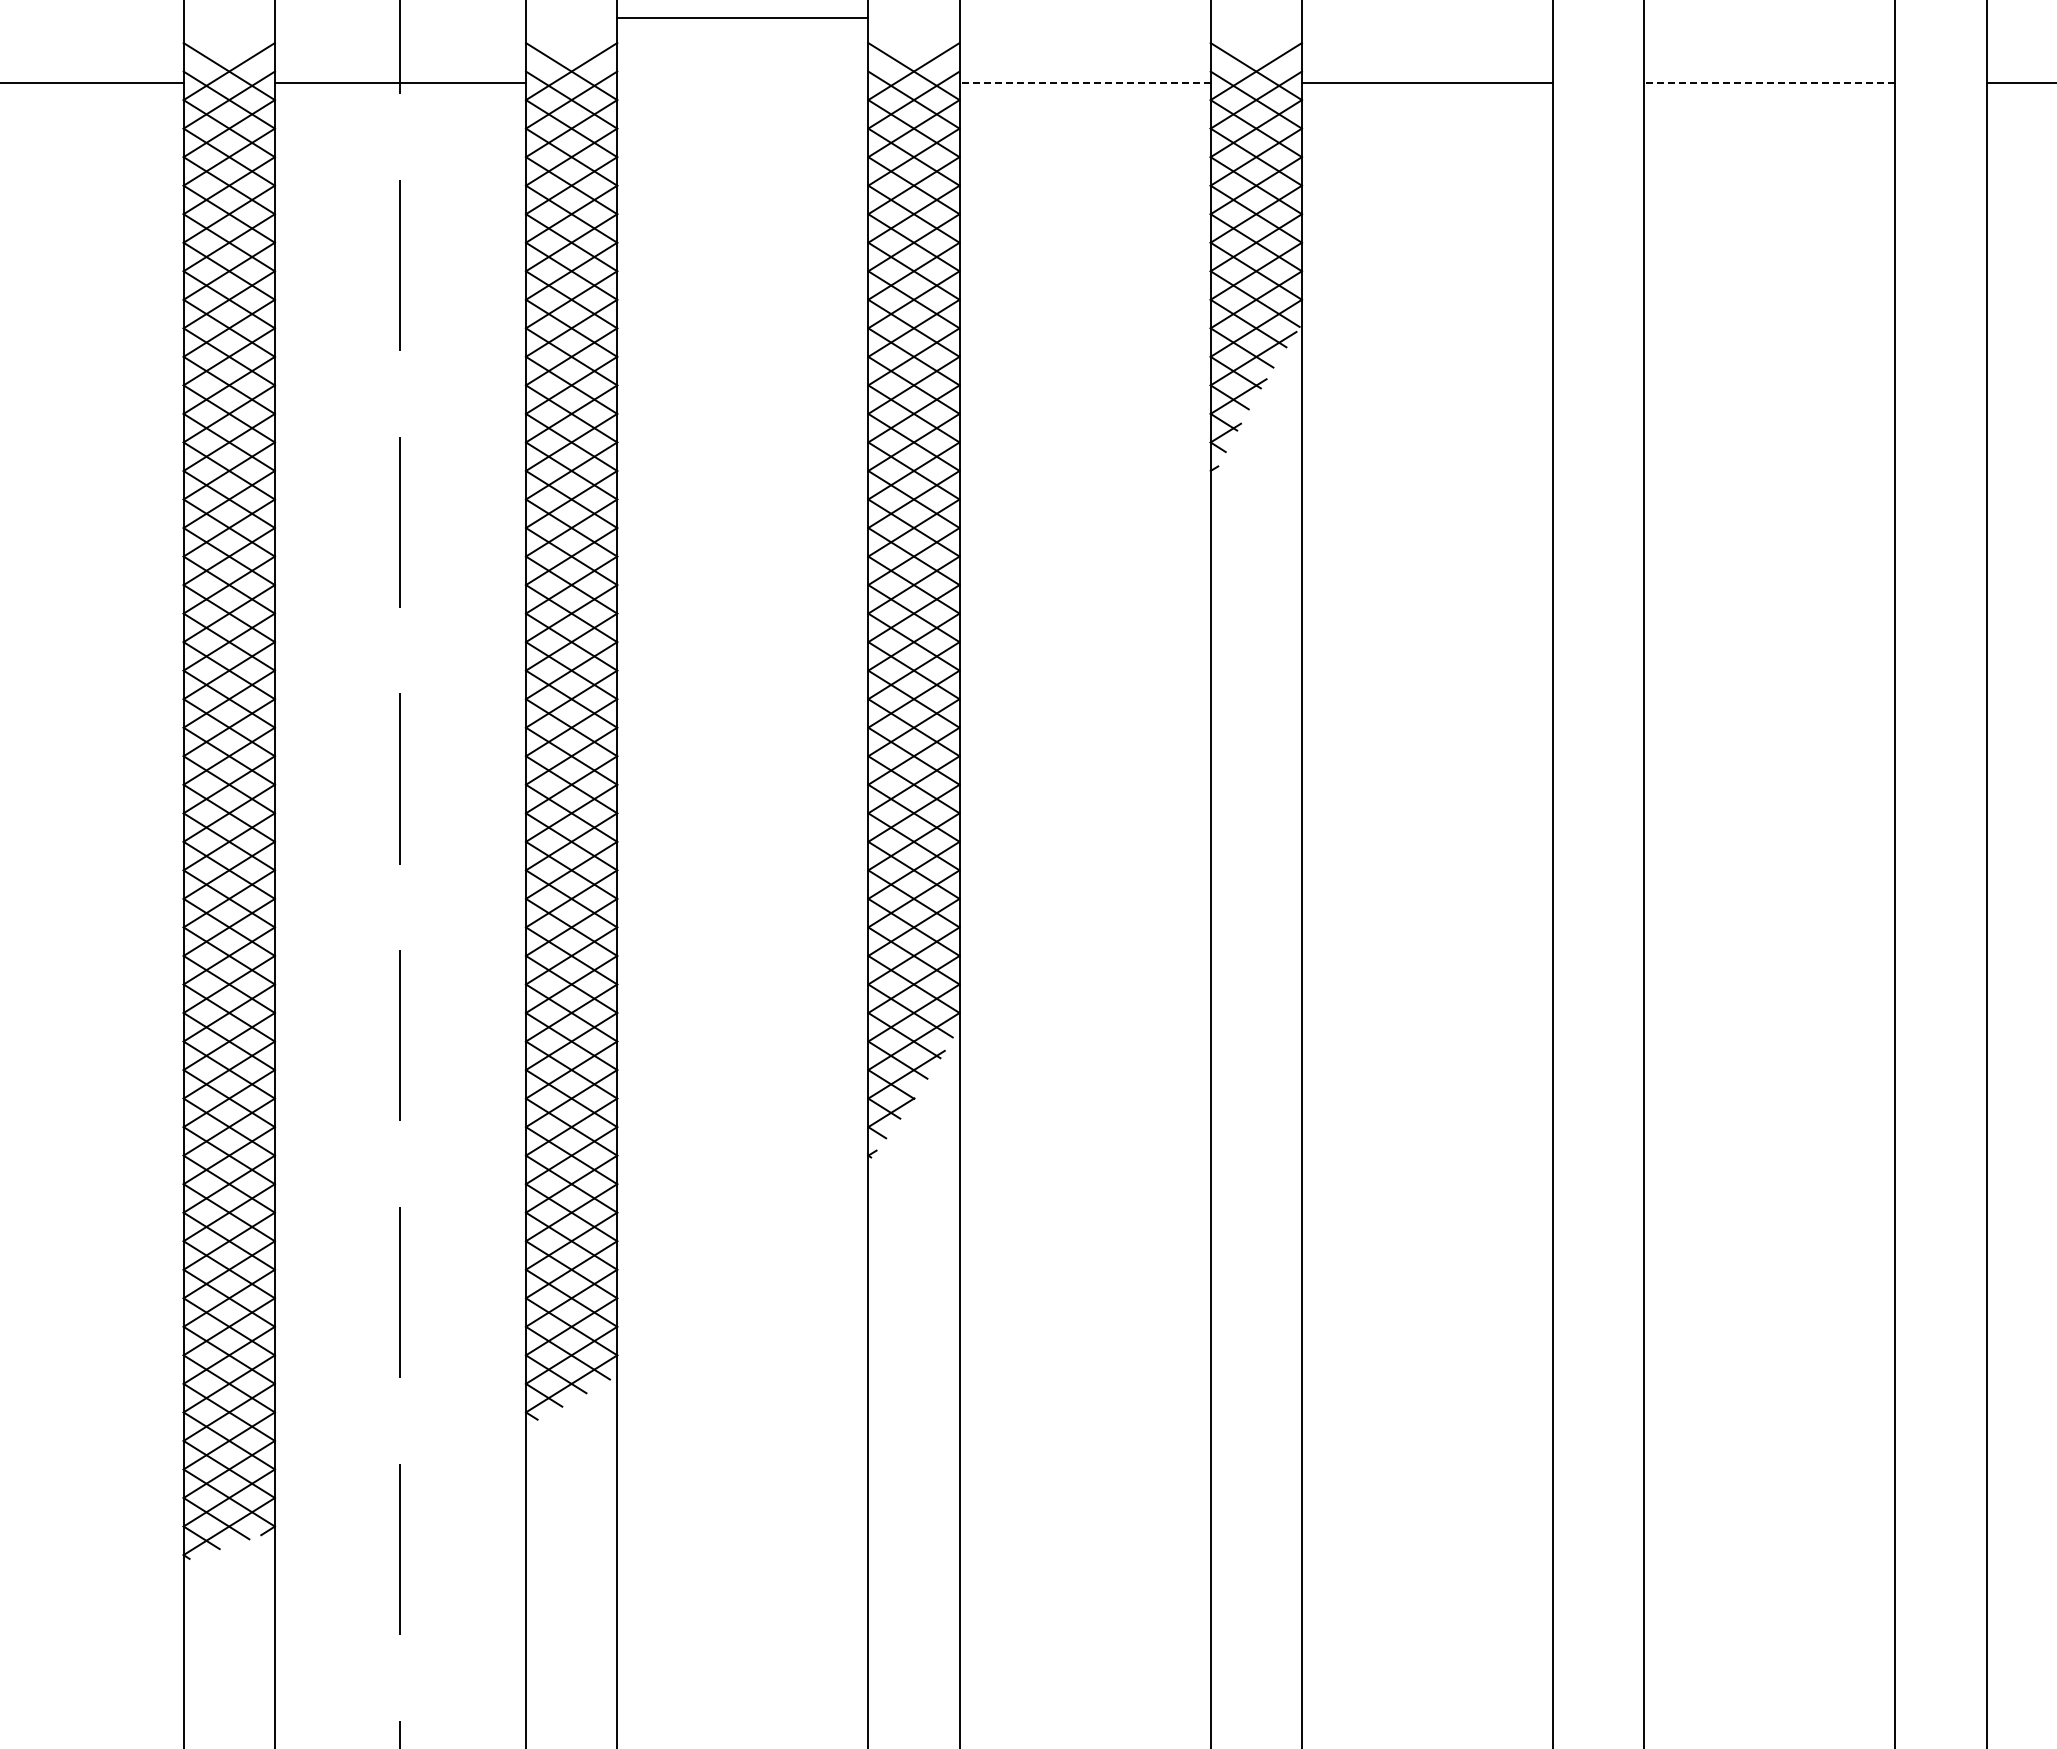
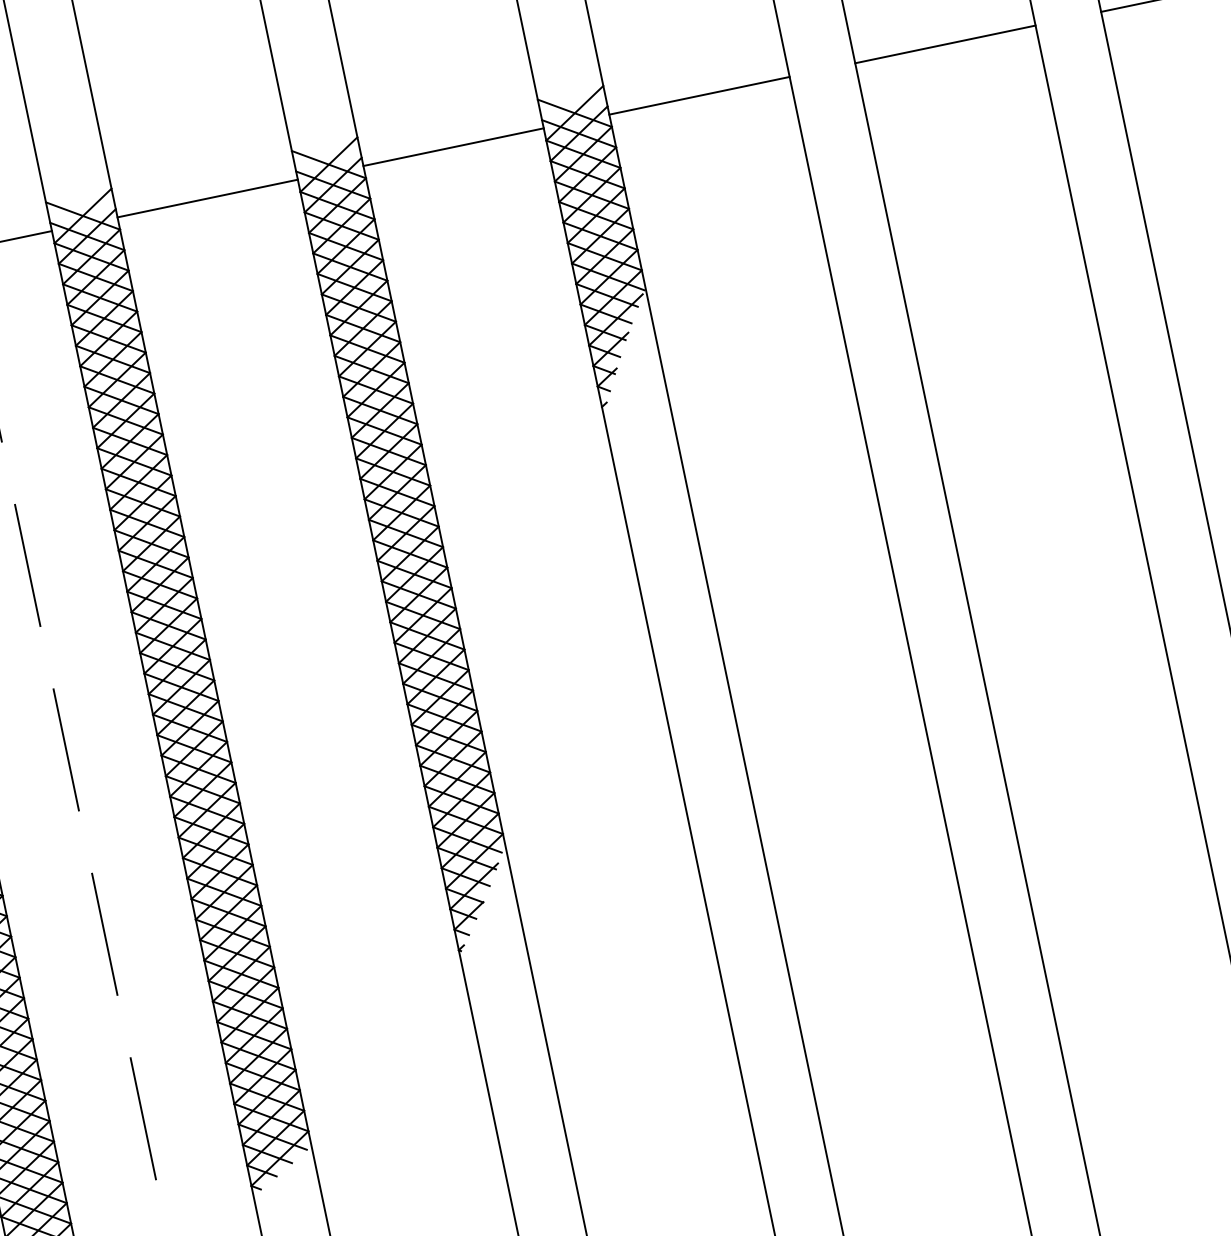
line: (742, 18) -> (207, 198), moved
line: (1085, 83) -> (453, 147), dashed -> solid
line: (1769, 83) -> (945, 44), dashed -> solid

